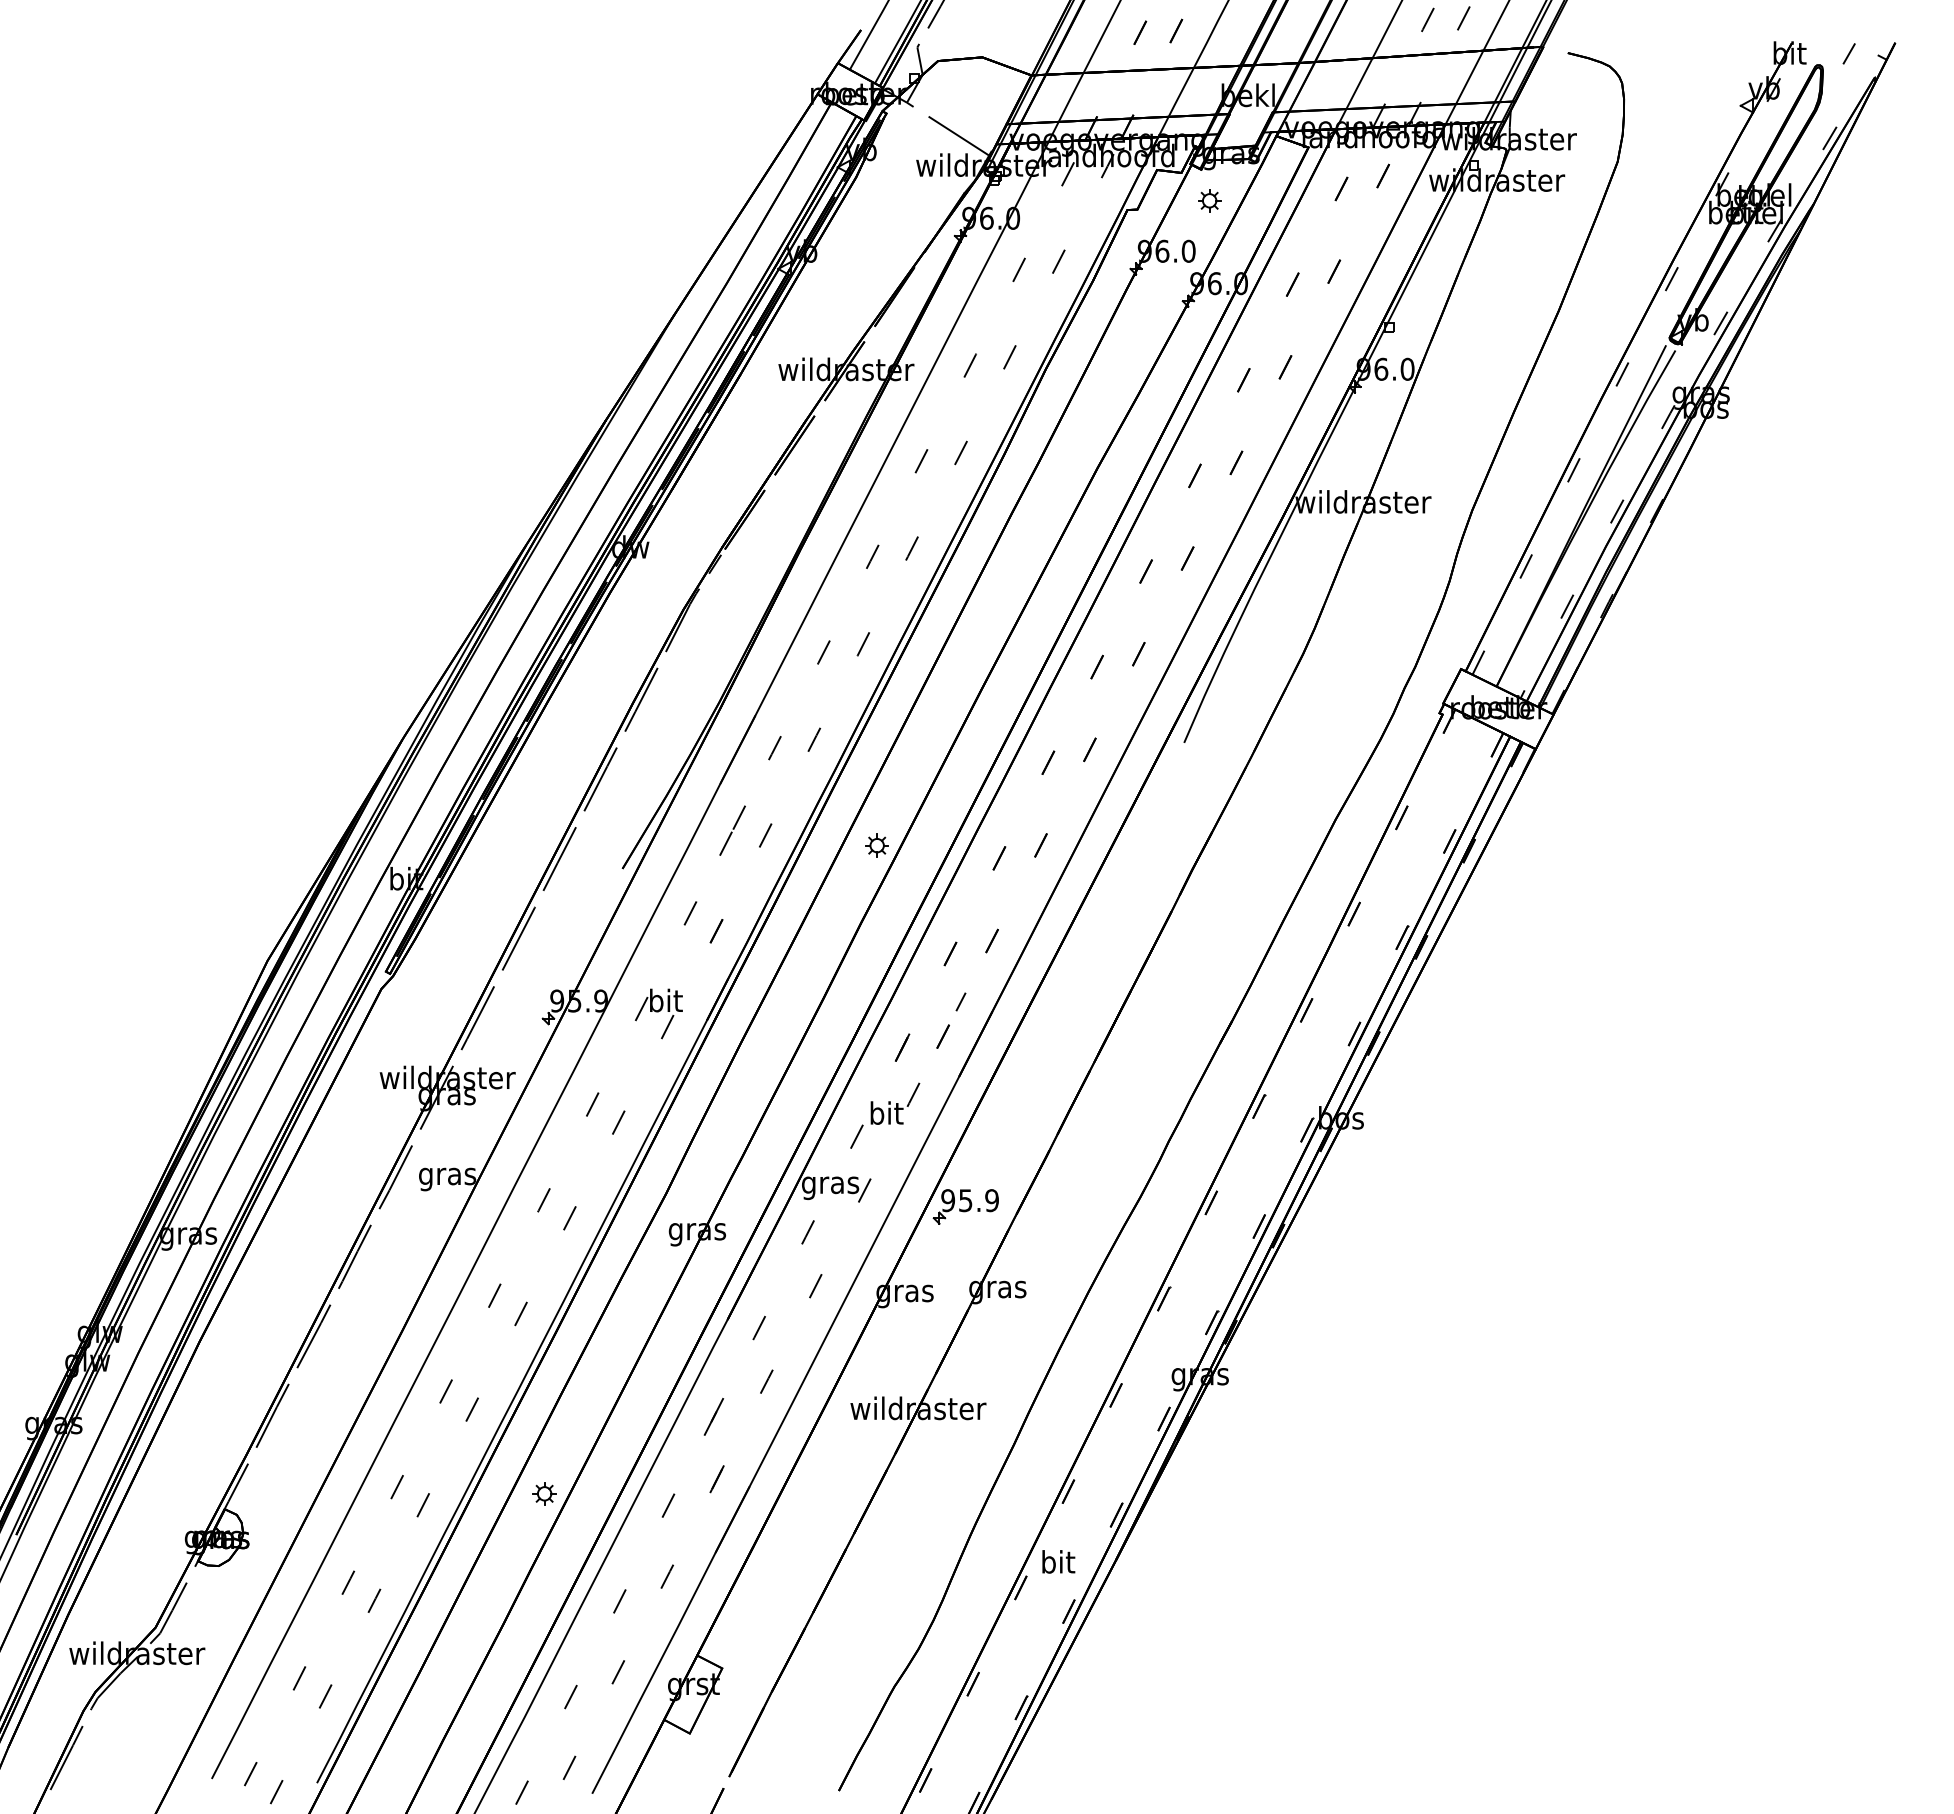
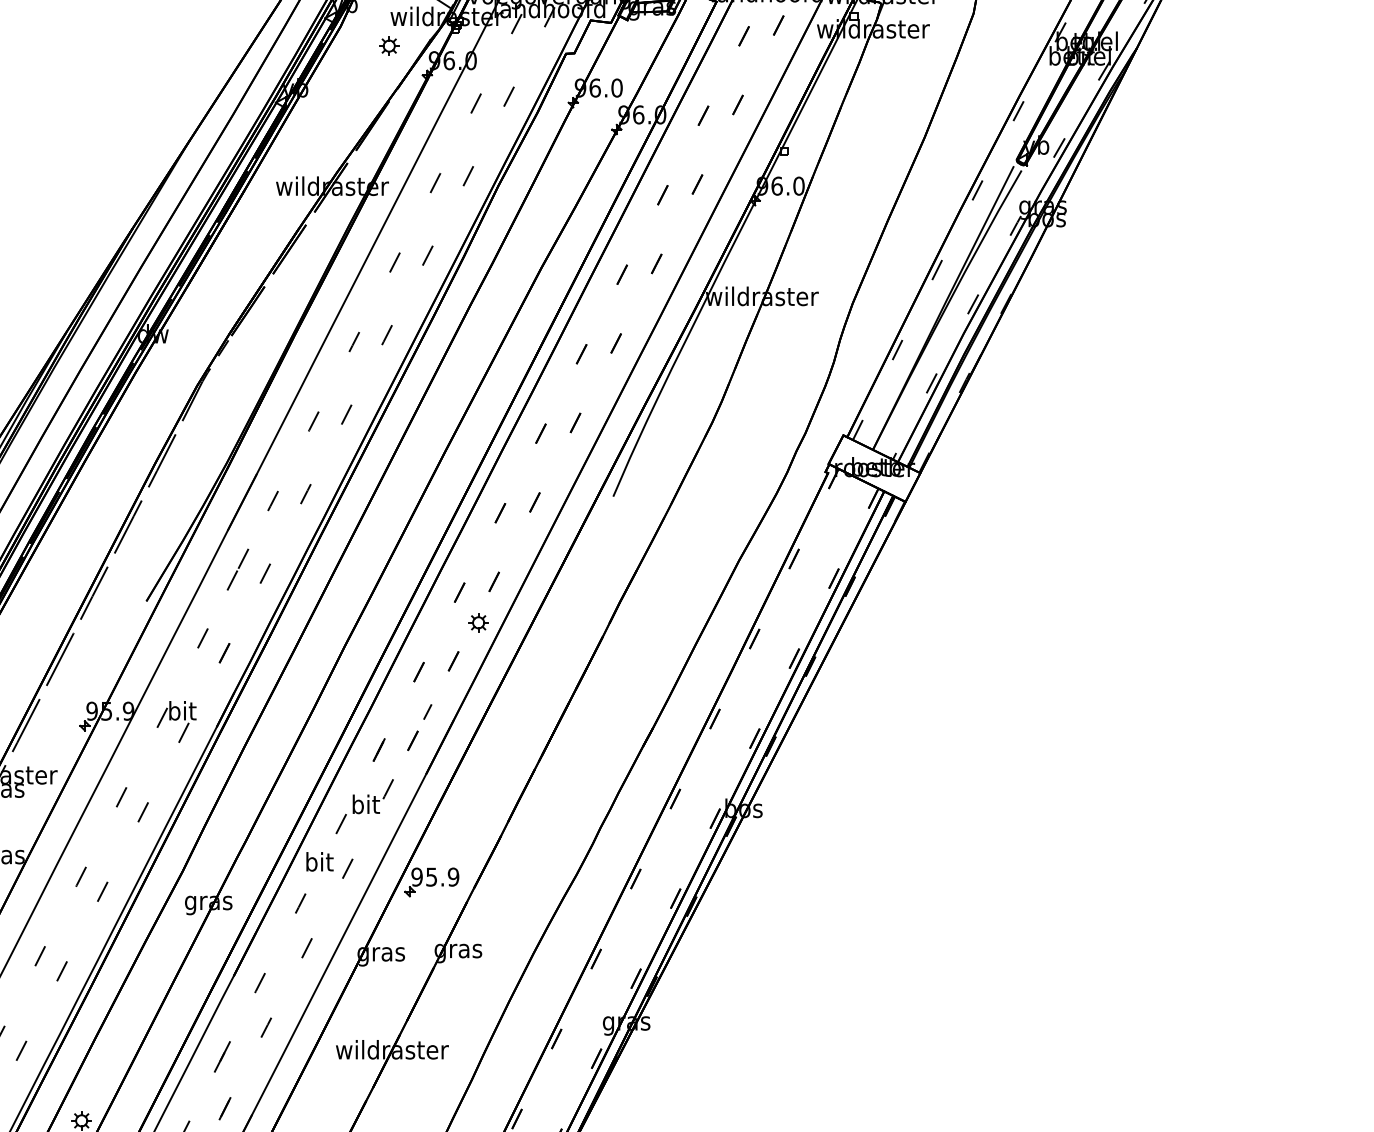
part: (1209, 200) -> (389, 45), moved
part: (876, 845) -> (478, 622), moved
text: (830, 1185) -> (319, 864), gras -> bit

